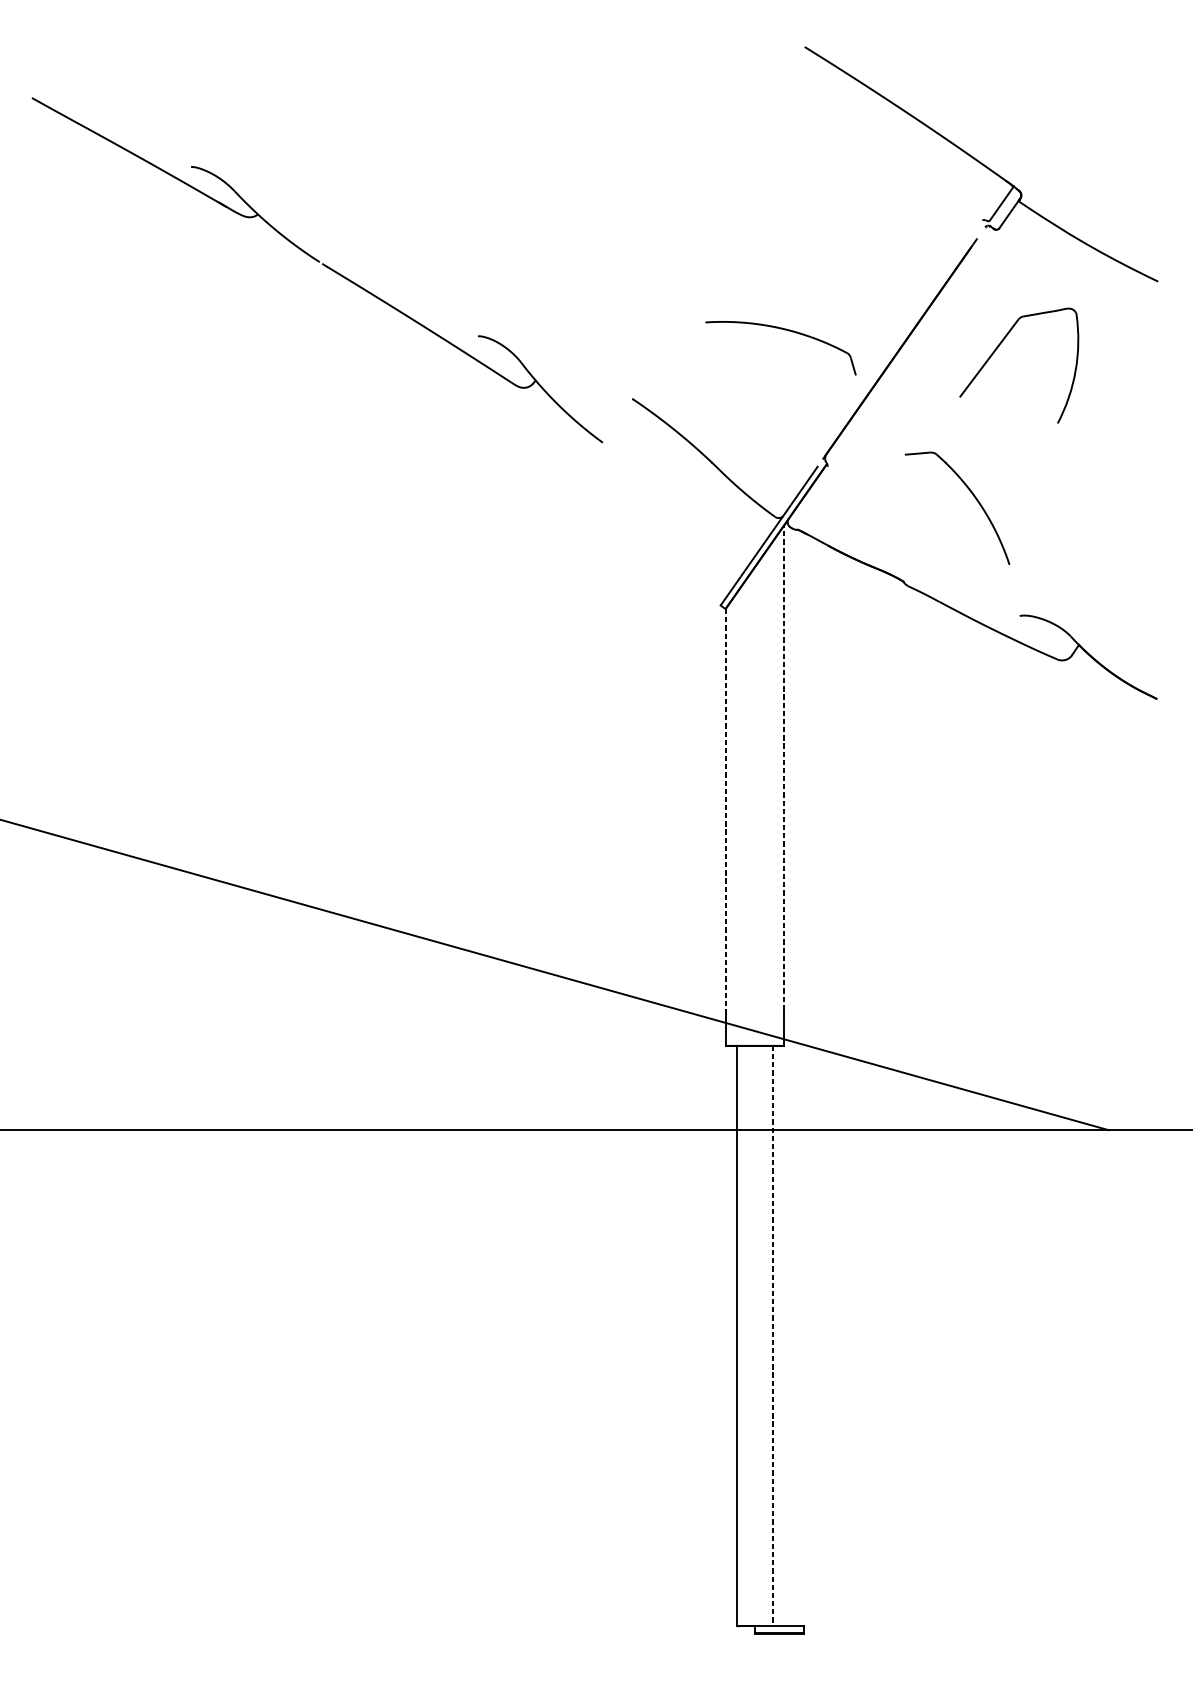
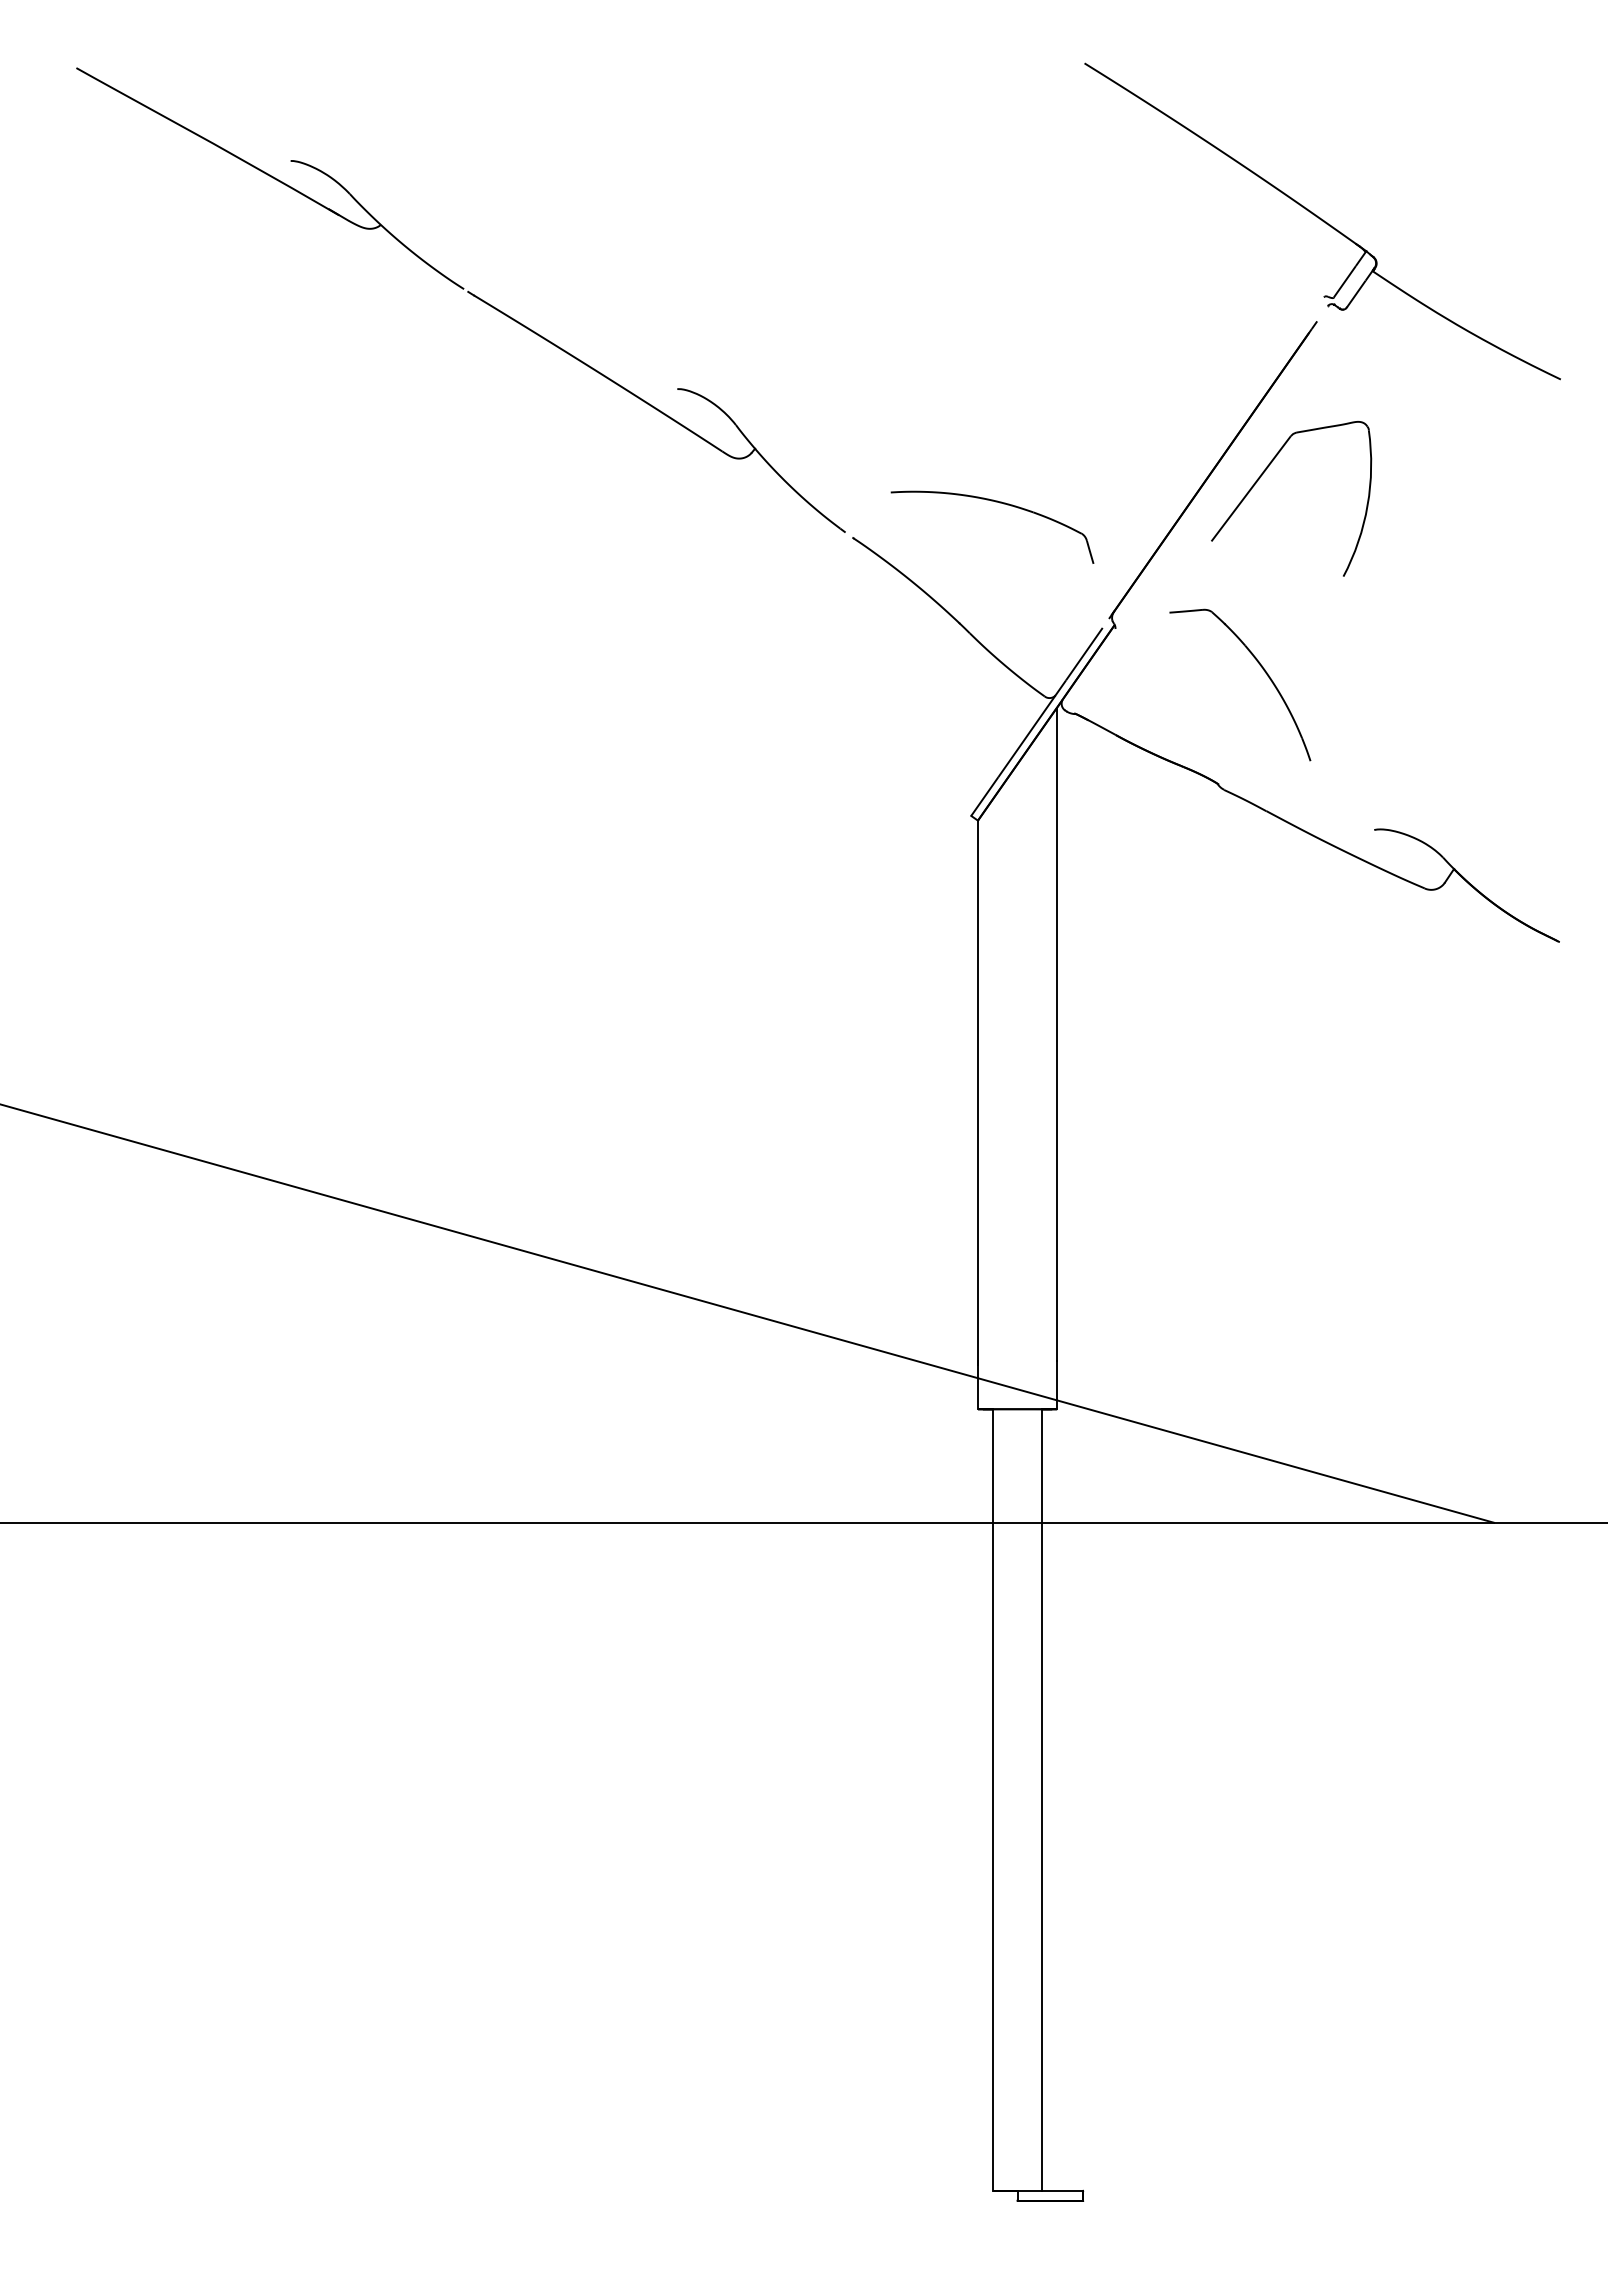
part: (322, 264) -> (467, 292), moved
part: (786, 330) -> (999, 503), moved
part: (998, 347) -> (1263, 474), moved
part: (973, 496) -> (1262, 669), moved
line: (784, 767) -> (1057, 1034), dashed -> solid
line: (725, 811) -> (977, 1093), dashed -> solid
line: (773, 1336) -> (1042, 1800), dashed -> solid

